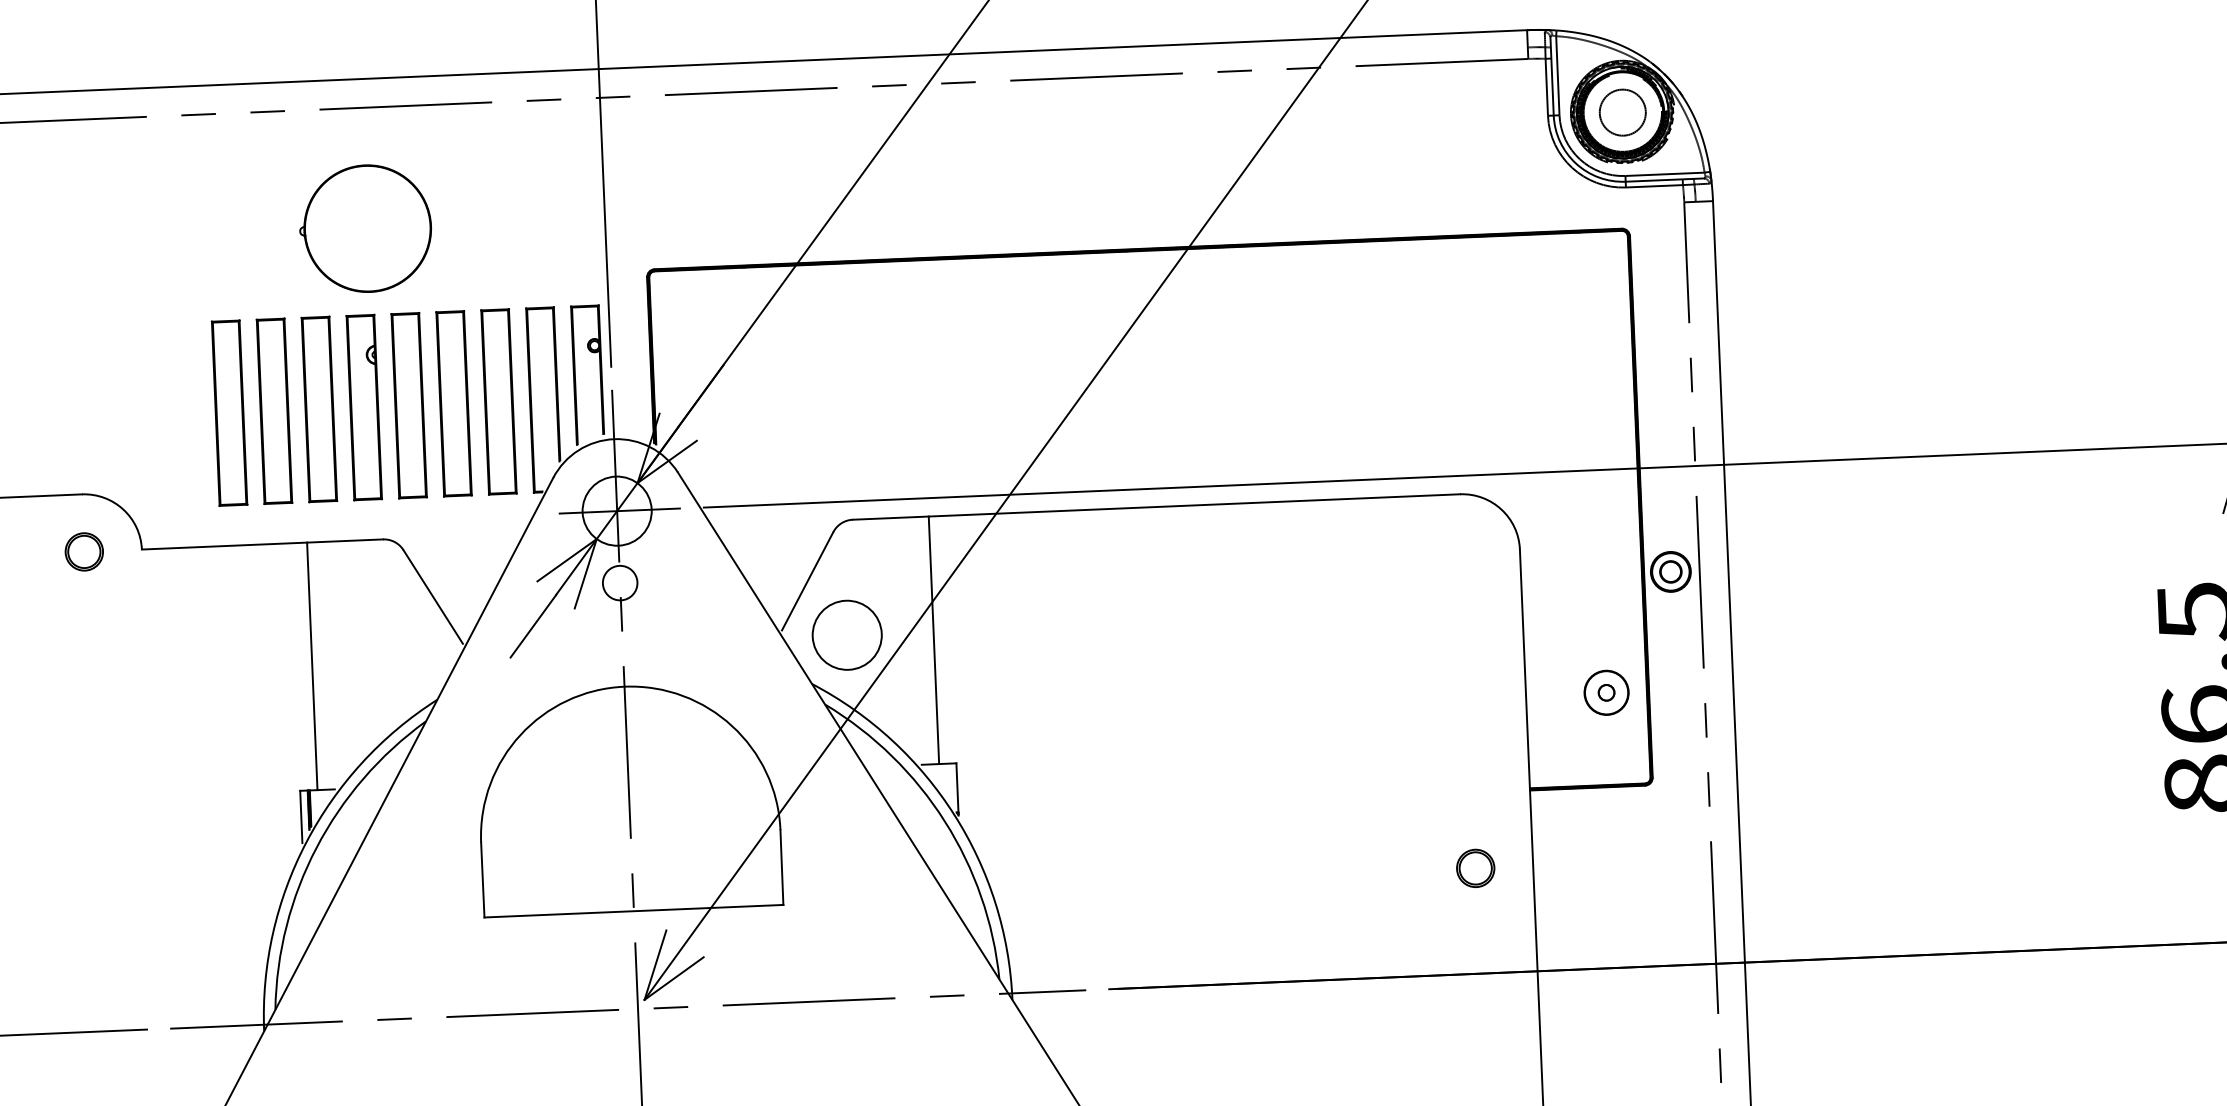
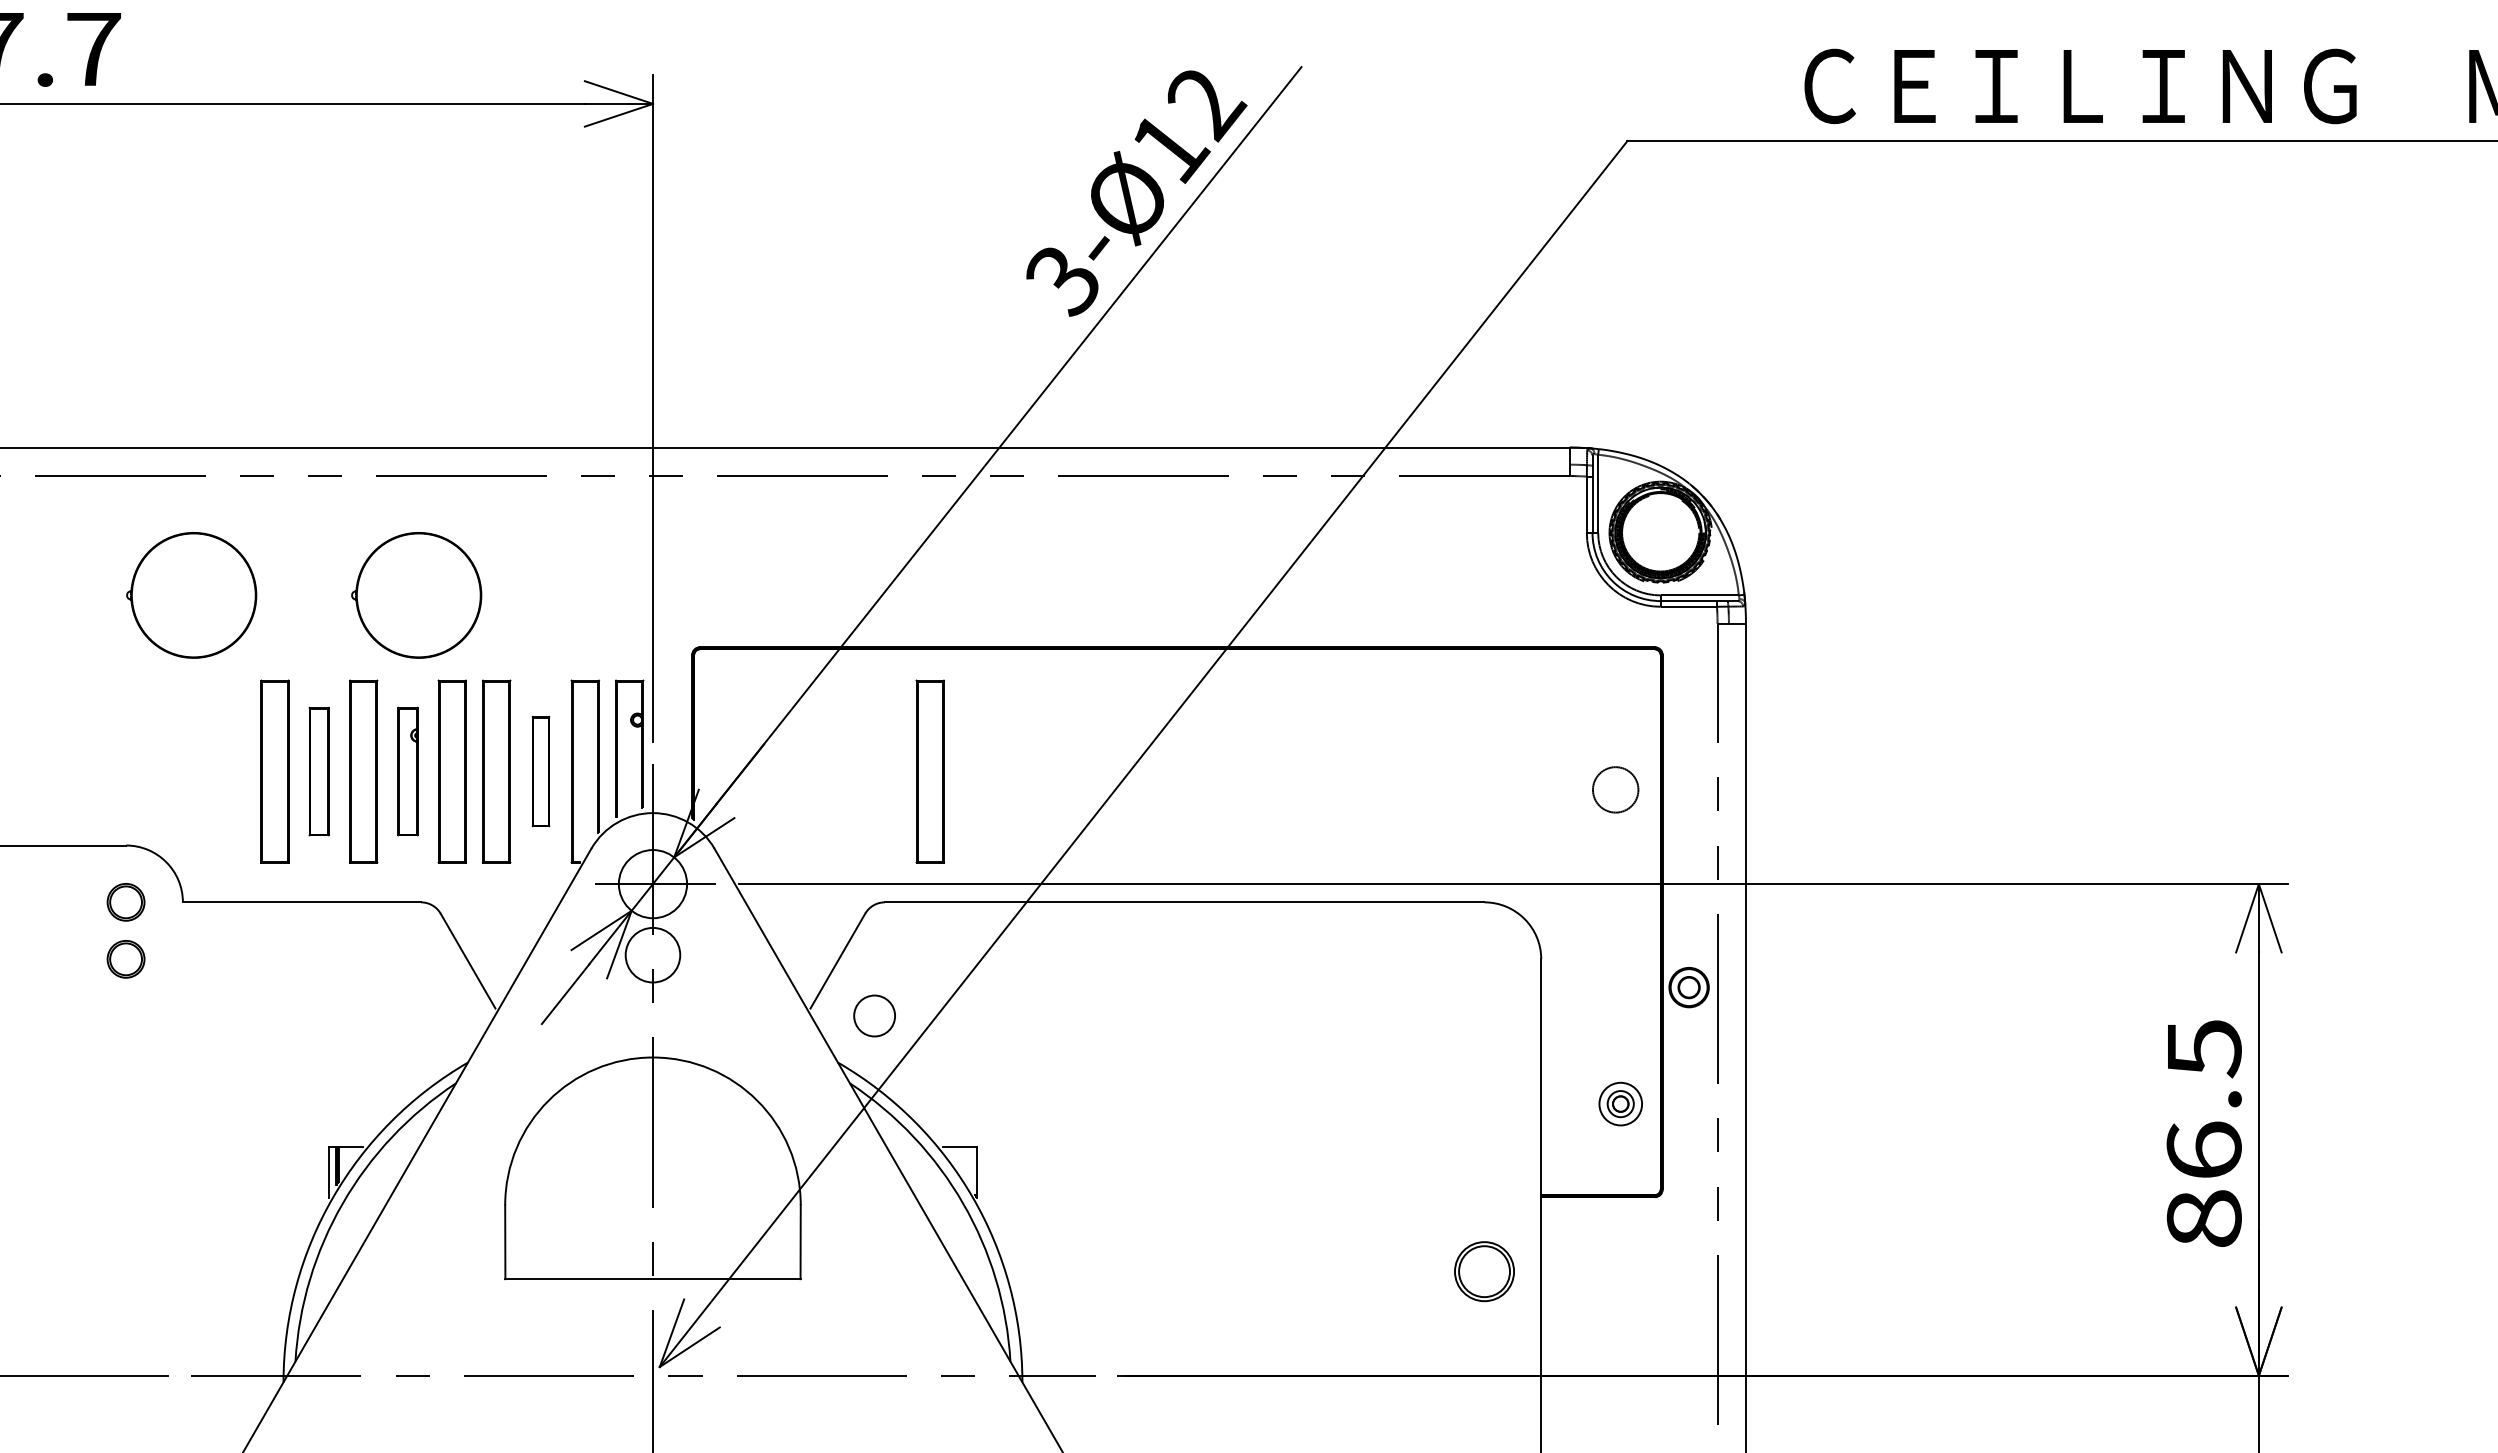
circle: (1622, 112) -> (1615, 789), moved
part: (137, 238) -> (191, 595), added
part: (892, 385) -> (929, 771), added
part: (498, 401) -> (540, 771), size x0.6
part: (363, 407) -> (407, 771), size x0.7
part: (273, 411) -> (318, 771), size x0.7
circle: (619, 583) -> (652, 955), size x1.6
part: (86, 609) -> (125, 959), added
circle: (847, 634) -> (874, 1015), size x0.6
line: (933, 640) -> (959, 1024), removed
line: (312, 666) -> (346, 1024), removed
circle: (1606, 692) -> (1620, 1103), size x0.6
part: (1475, 868) -> (1484, 1271), size x1.6

